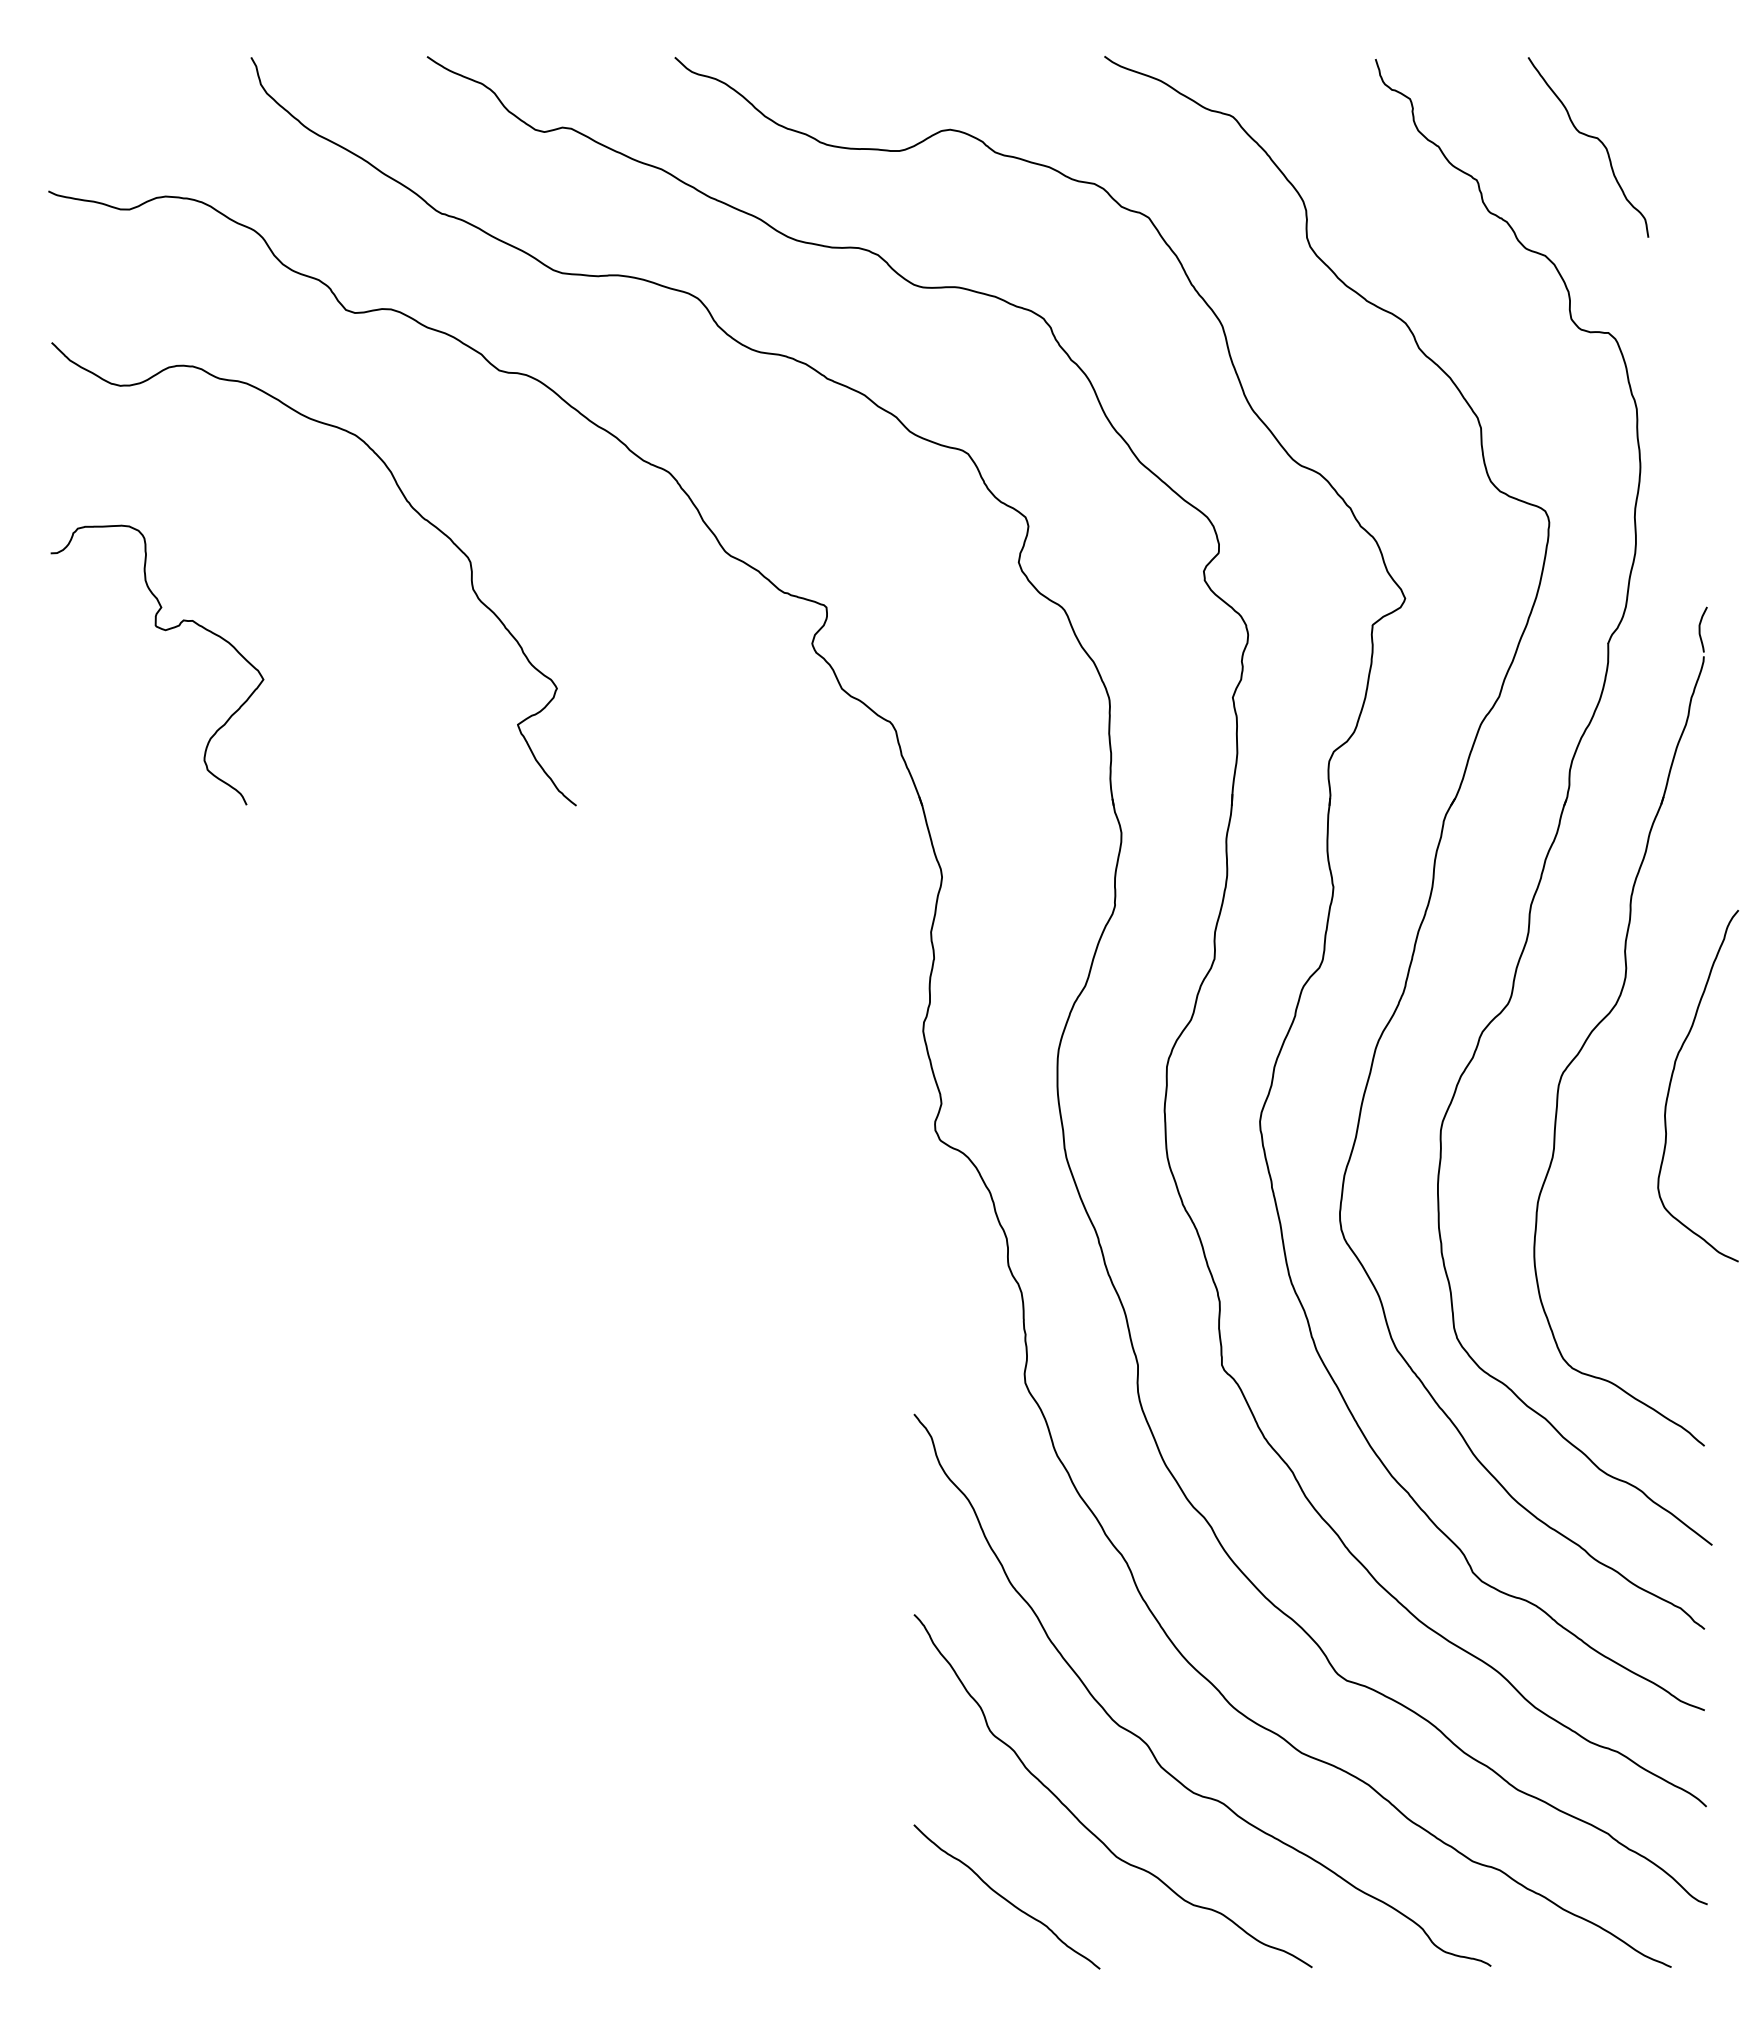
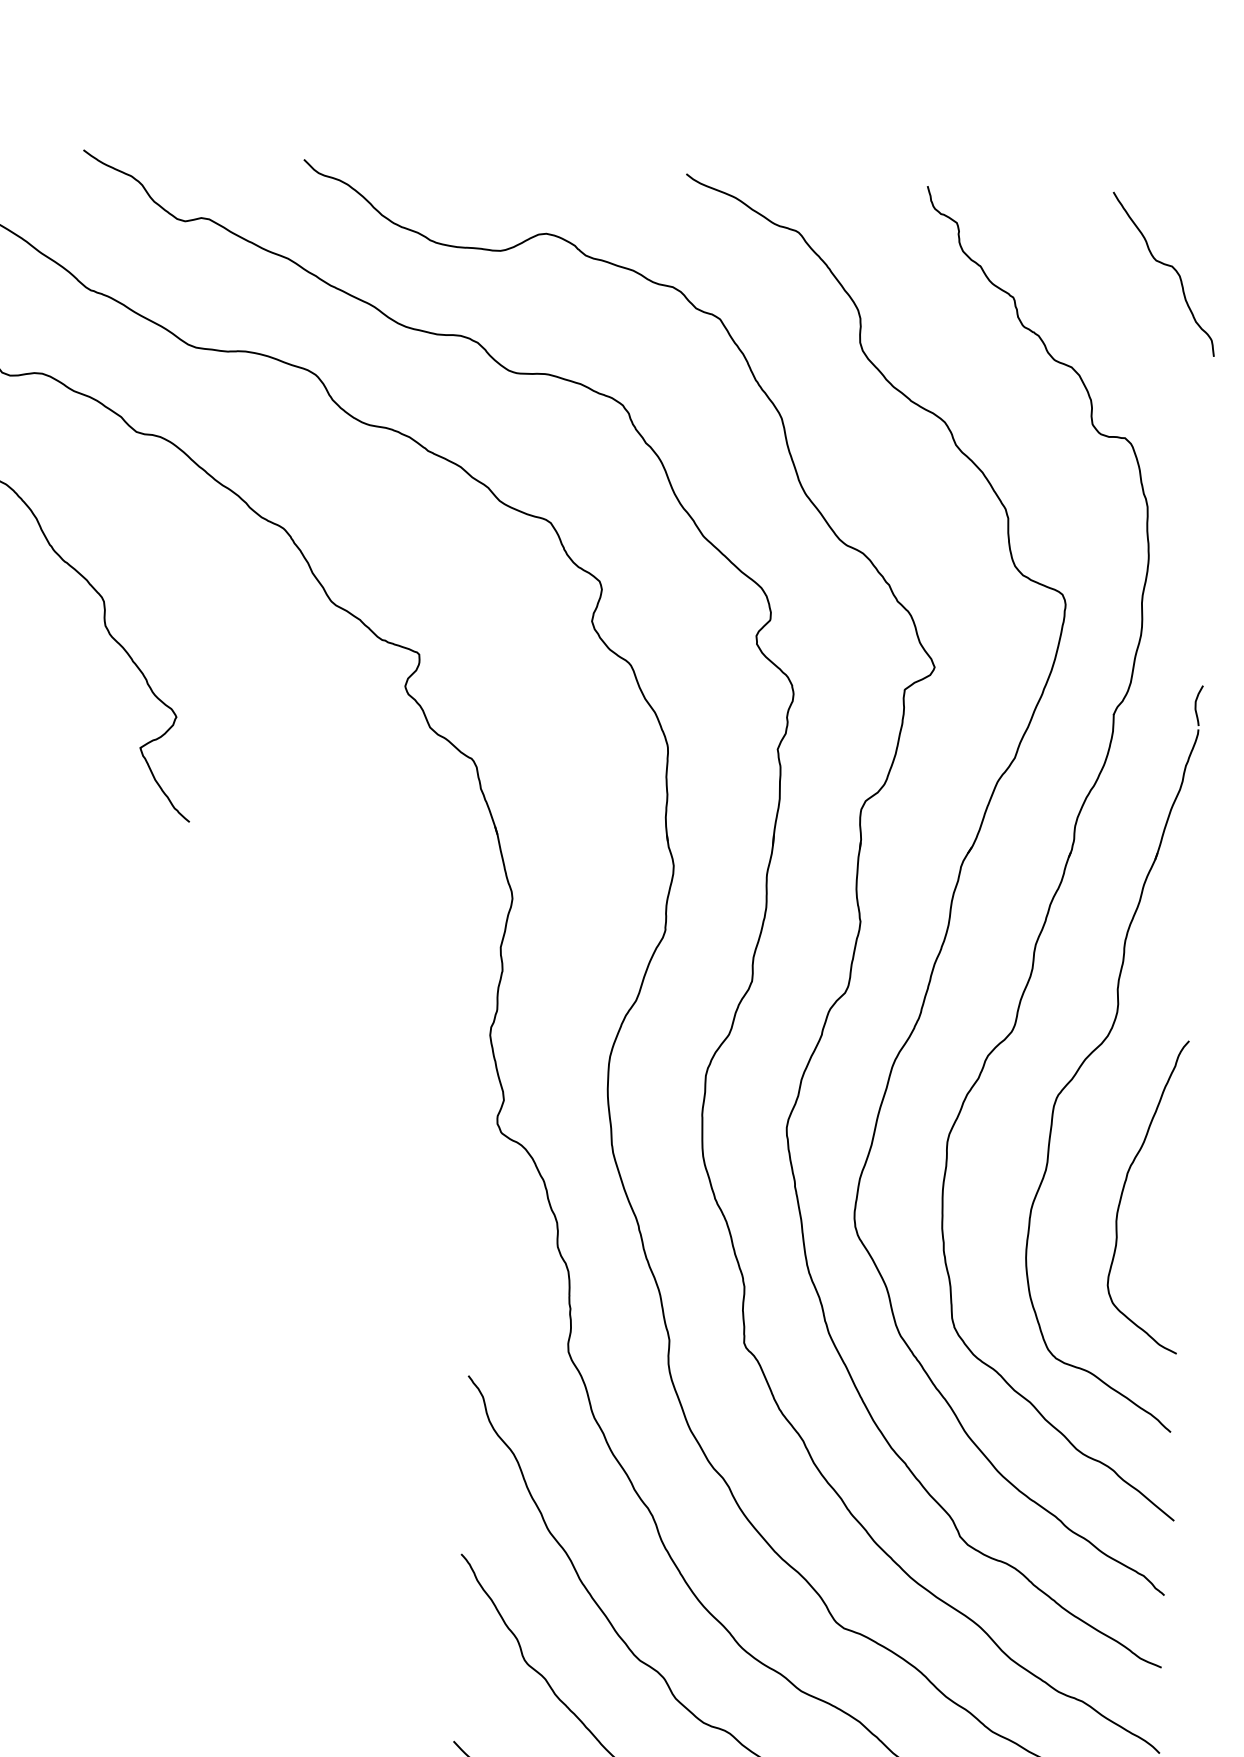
curve: (1589, 137) -> (1165, 265), moved
curve: (1672, 1079) -> (1124, 1189), moved

